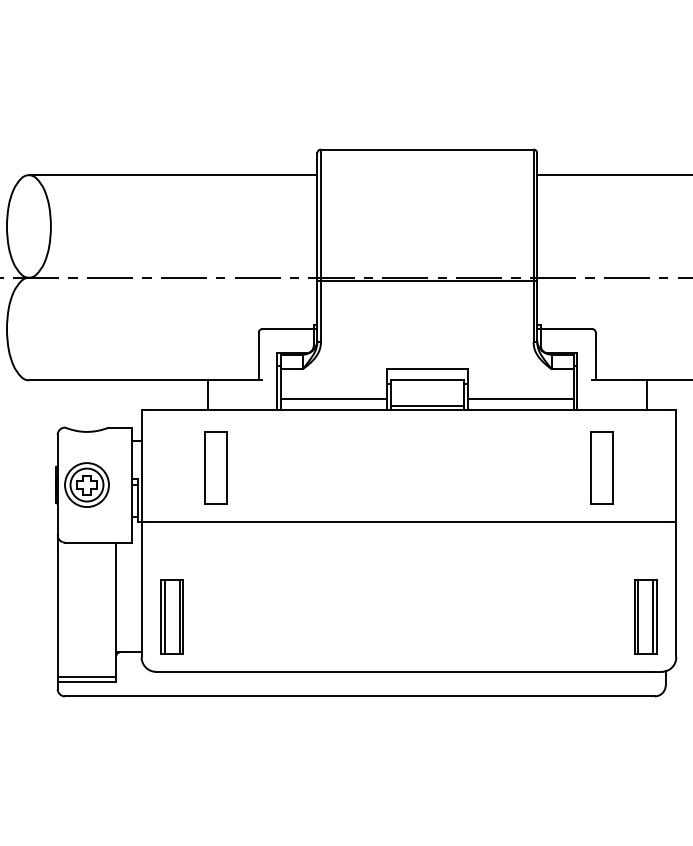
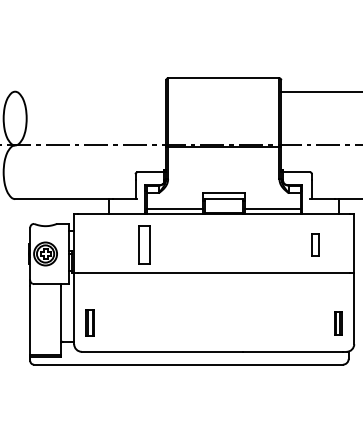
line: (172, 174) -> (90, 91), removed
part: (216, 466) -> (144, 244), moved
part: (600, 466) -> (314, 244), size x0.6
part: (172, 615) -> (90, 322), size x0.7
part: (644, 615) -> (337, 322), size x0.6

